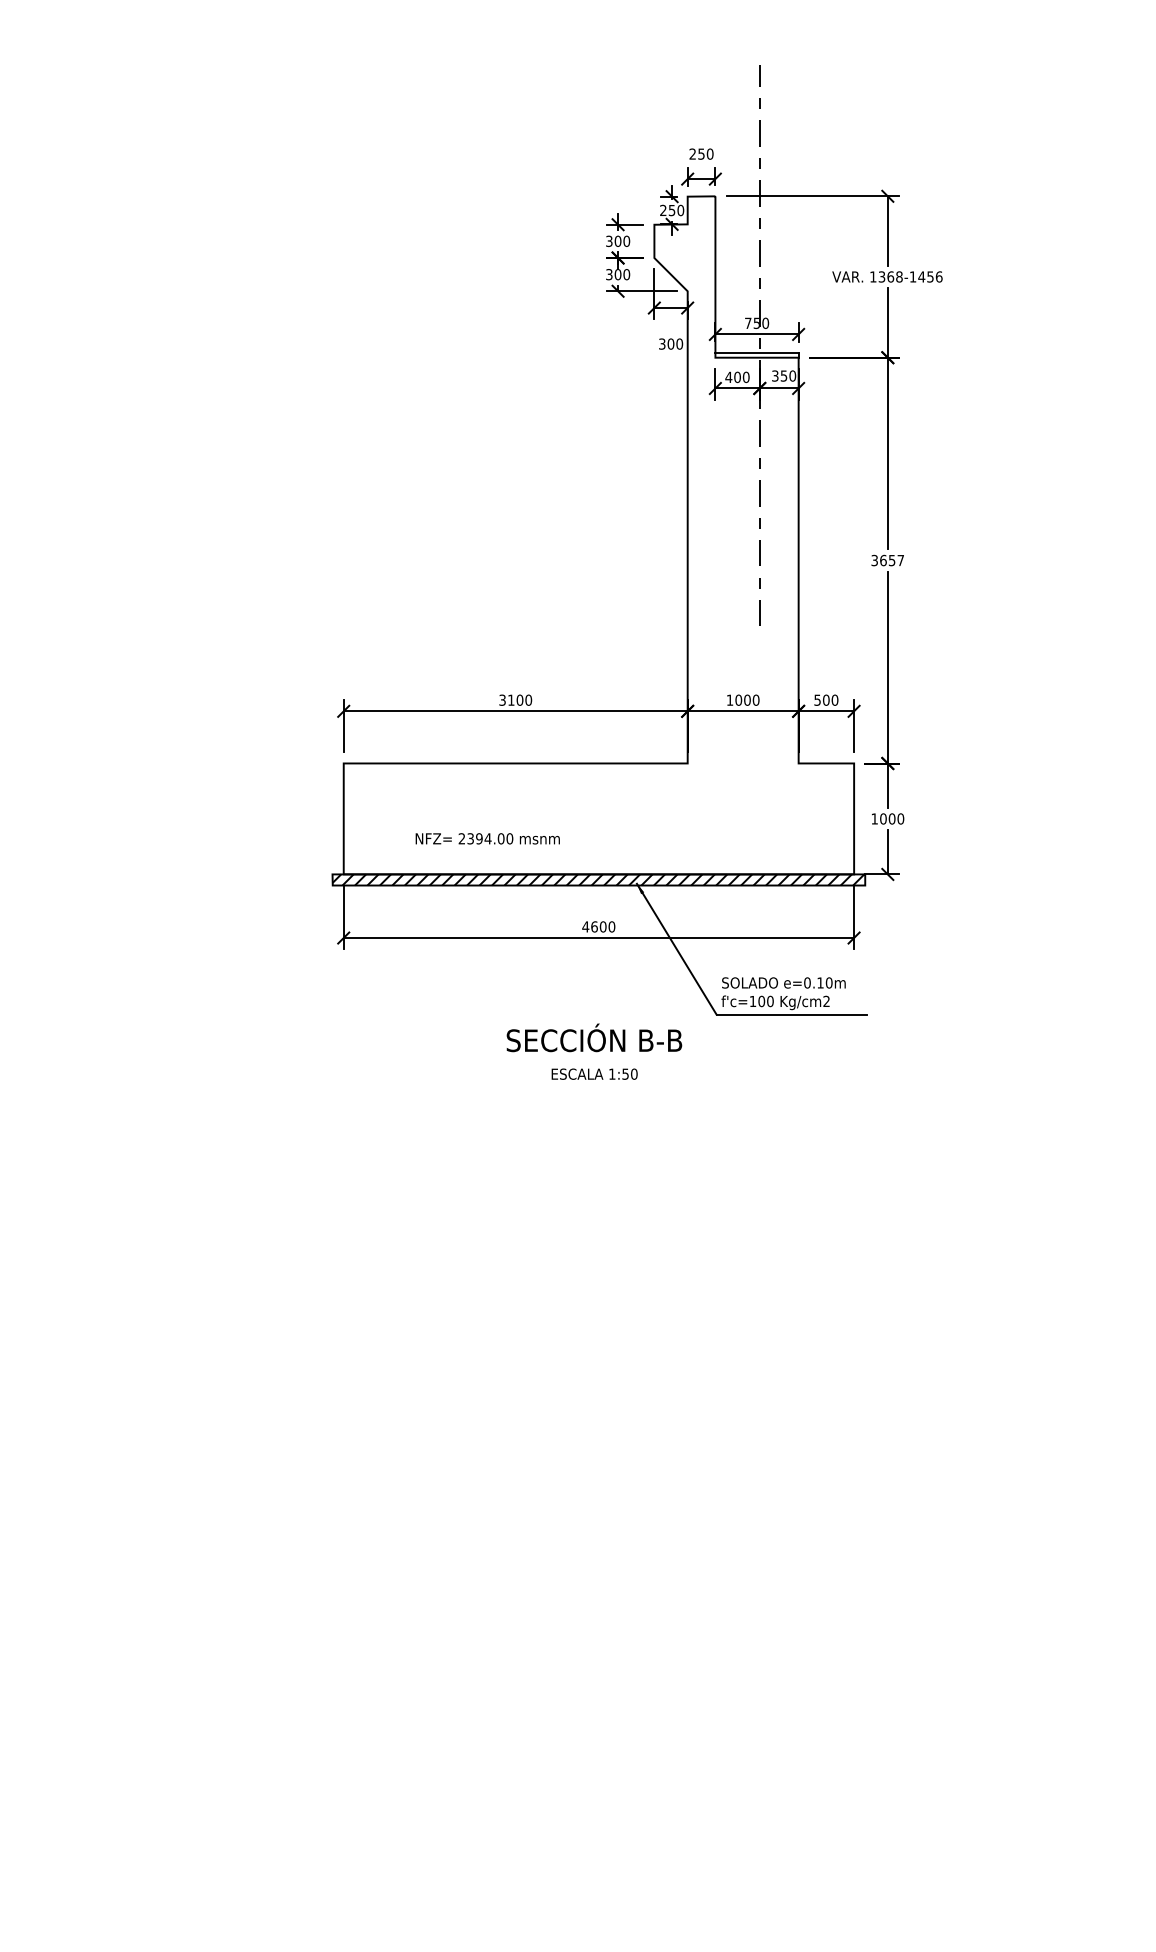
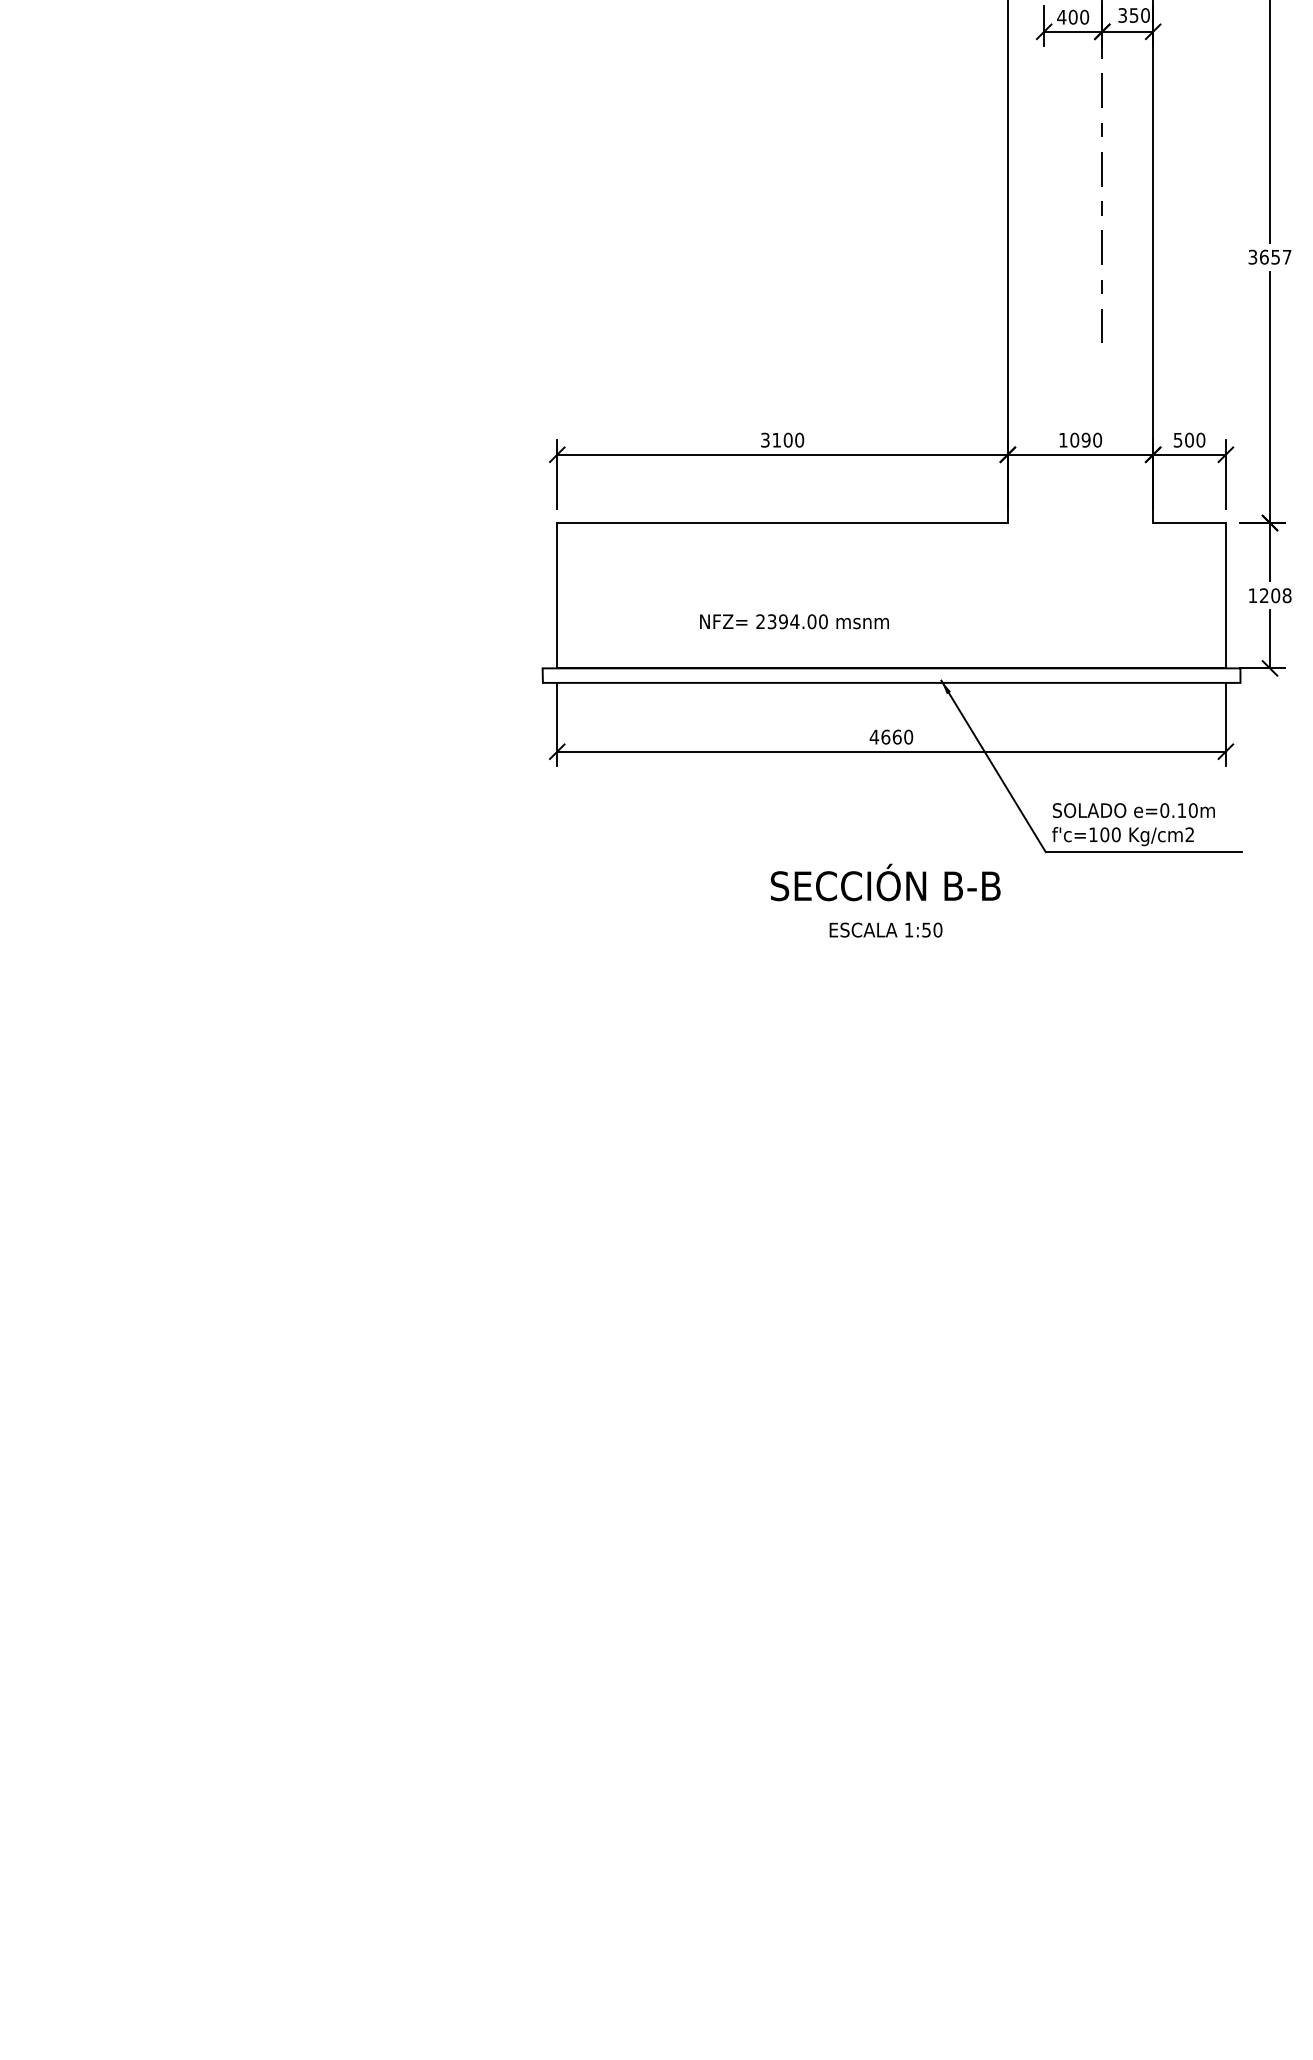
text: (747, 700) -> (1086, 440), 1000 -> 1090
text: (892, 818) -> (1276, 595), 1000 -> 1208
text: (487, 838) -> (794, 621), moved
hatch: (598, 879) -> (891, 675), removed
text: (603, 926) -> (897, 736), 4600 -> 4660

